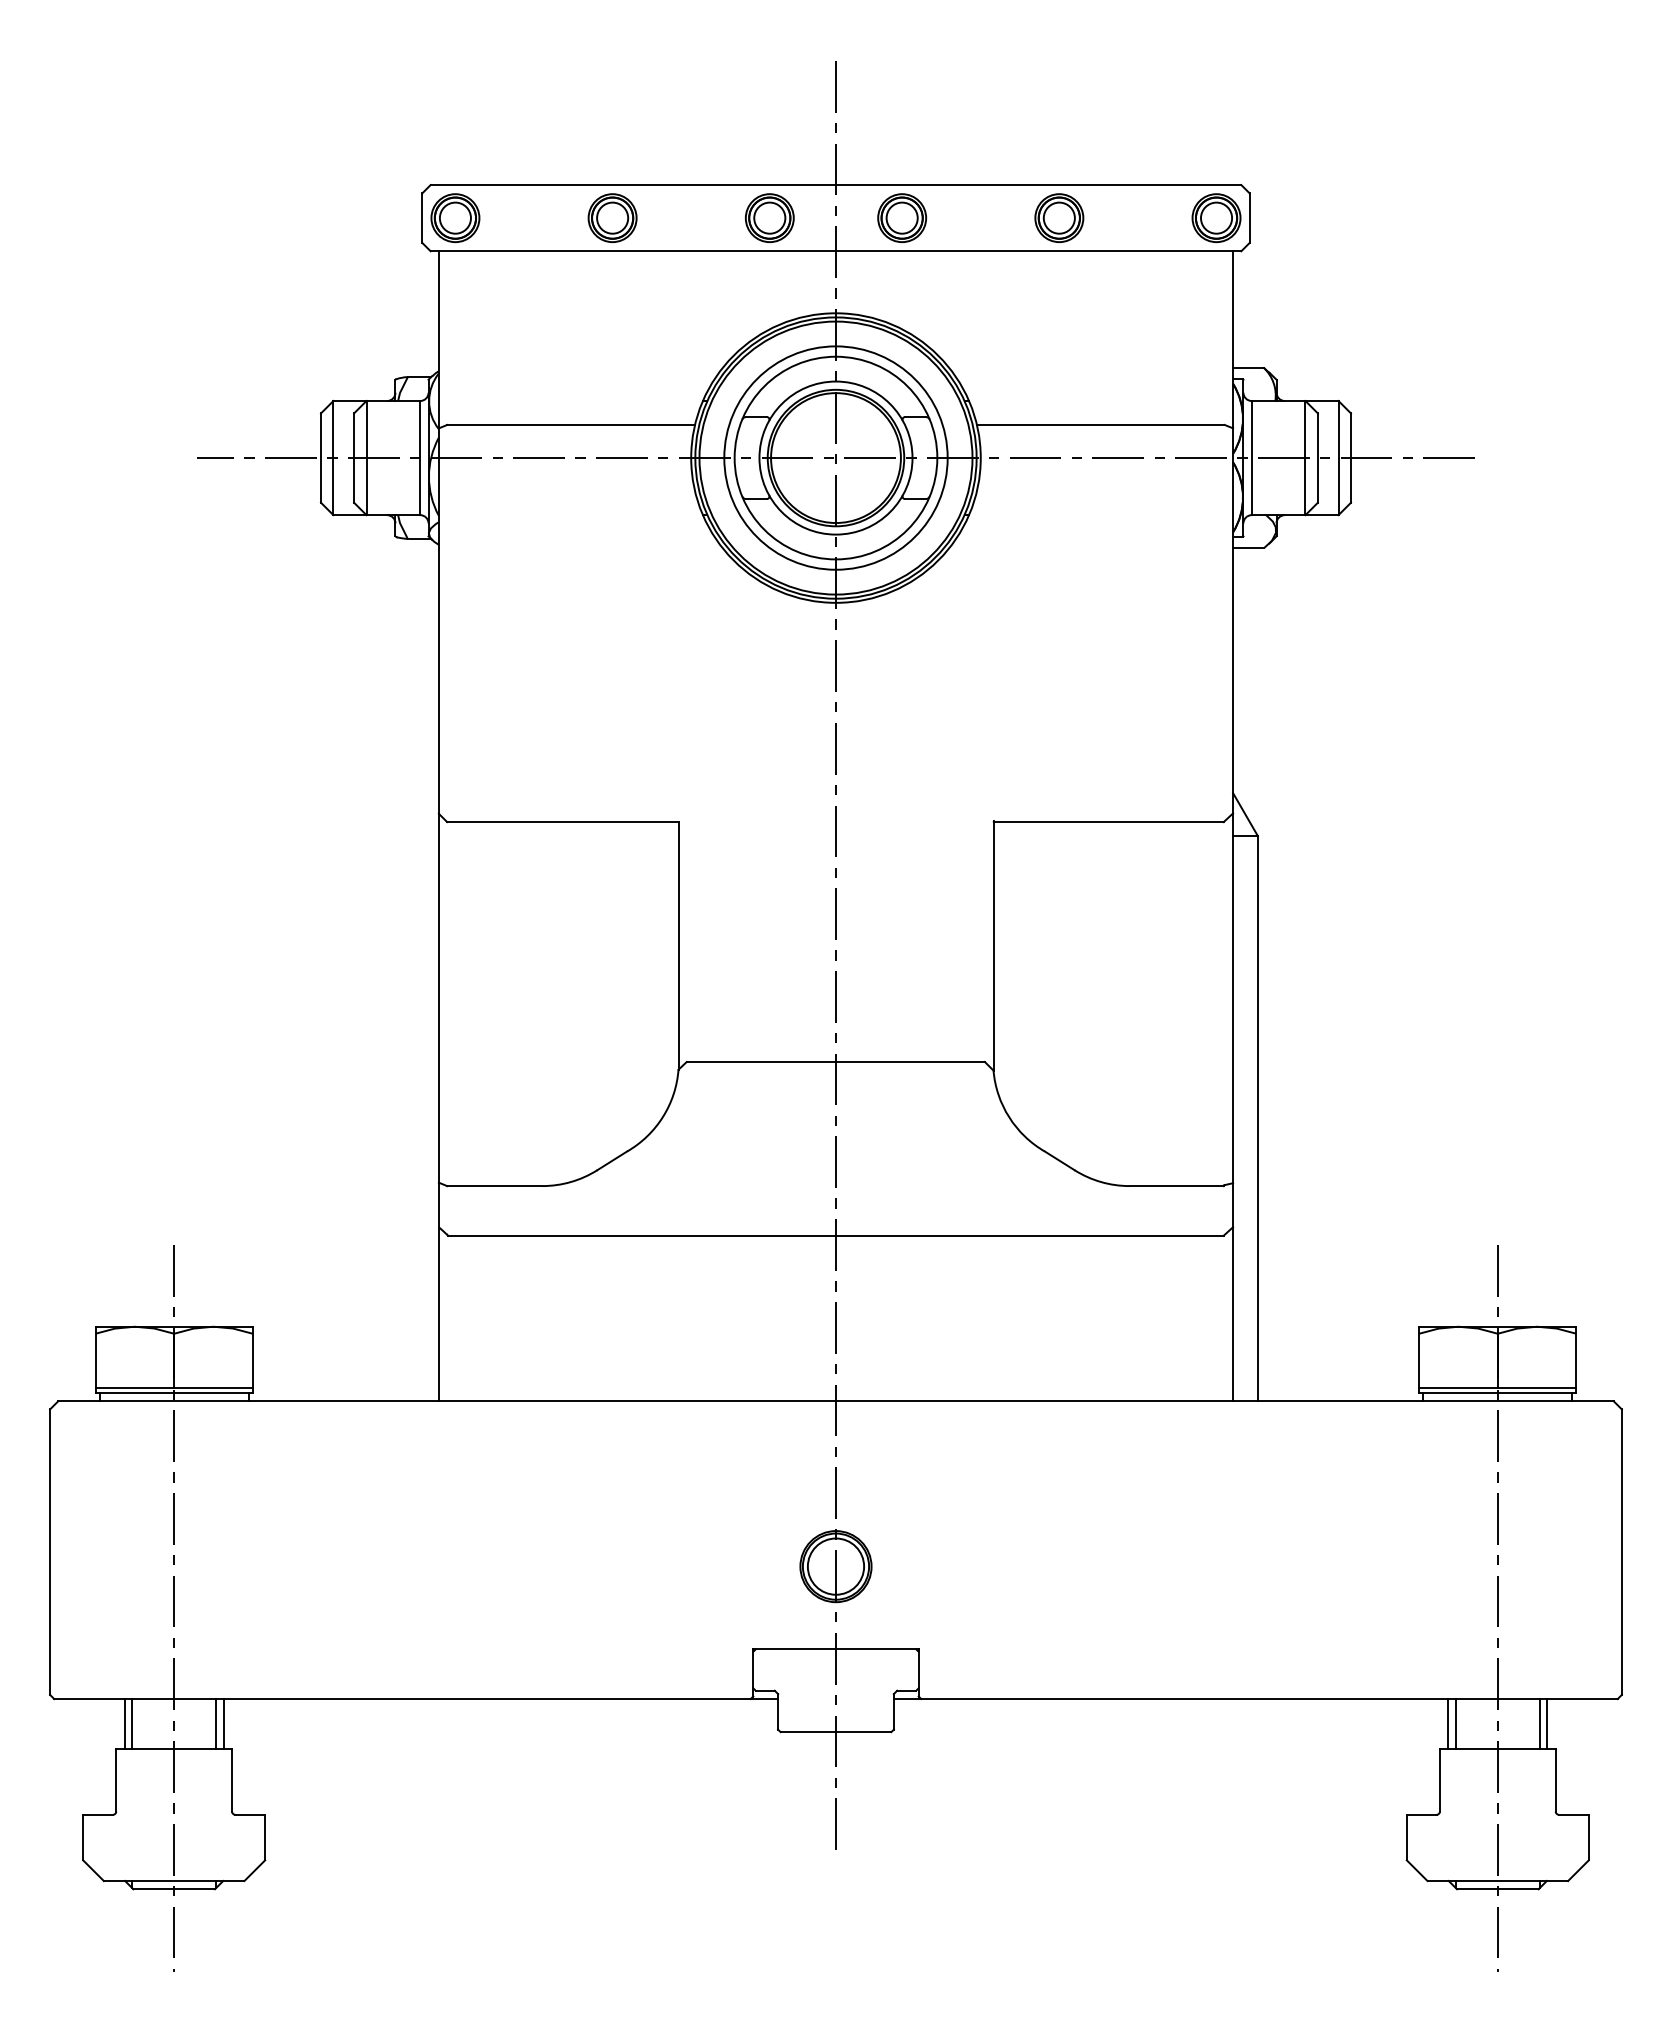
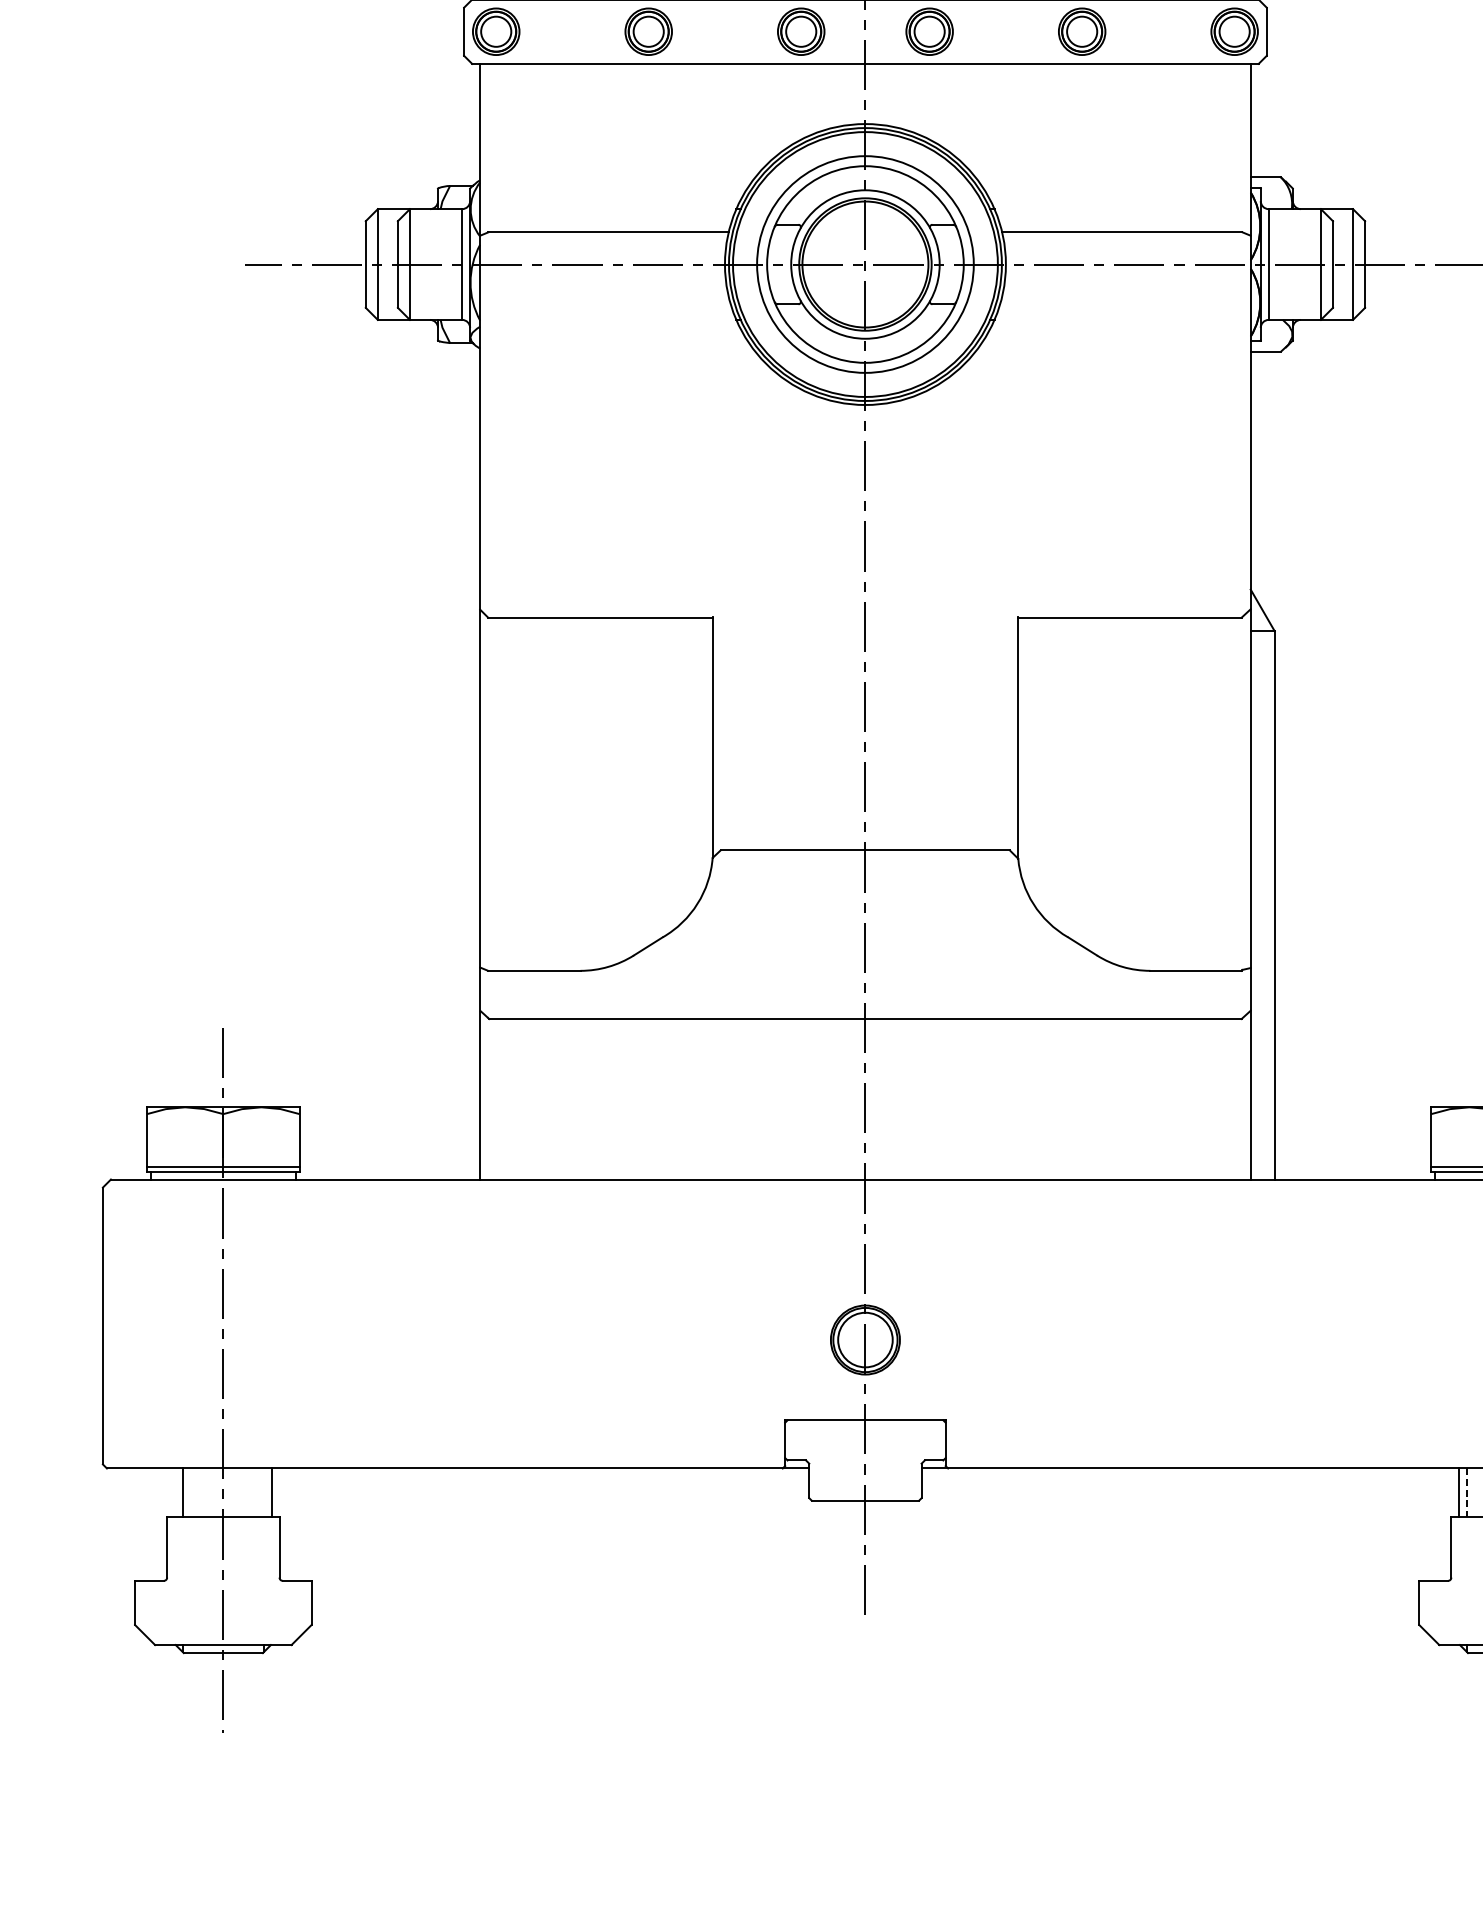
line: (124, 1723) -> (175, 1492), removed
line: (215, 1723) -> (263, 1492), removed
line: (1456, 1723) -> (1467, 1492), solid -> dashed

